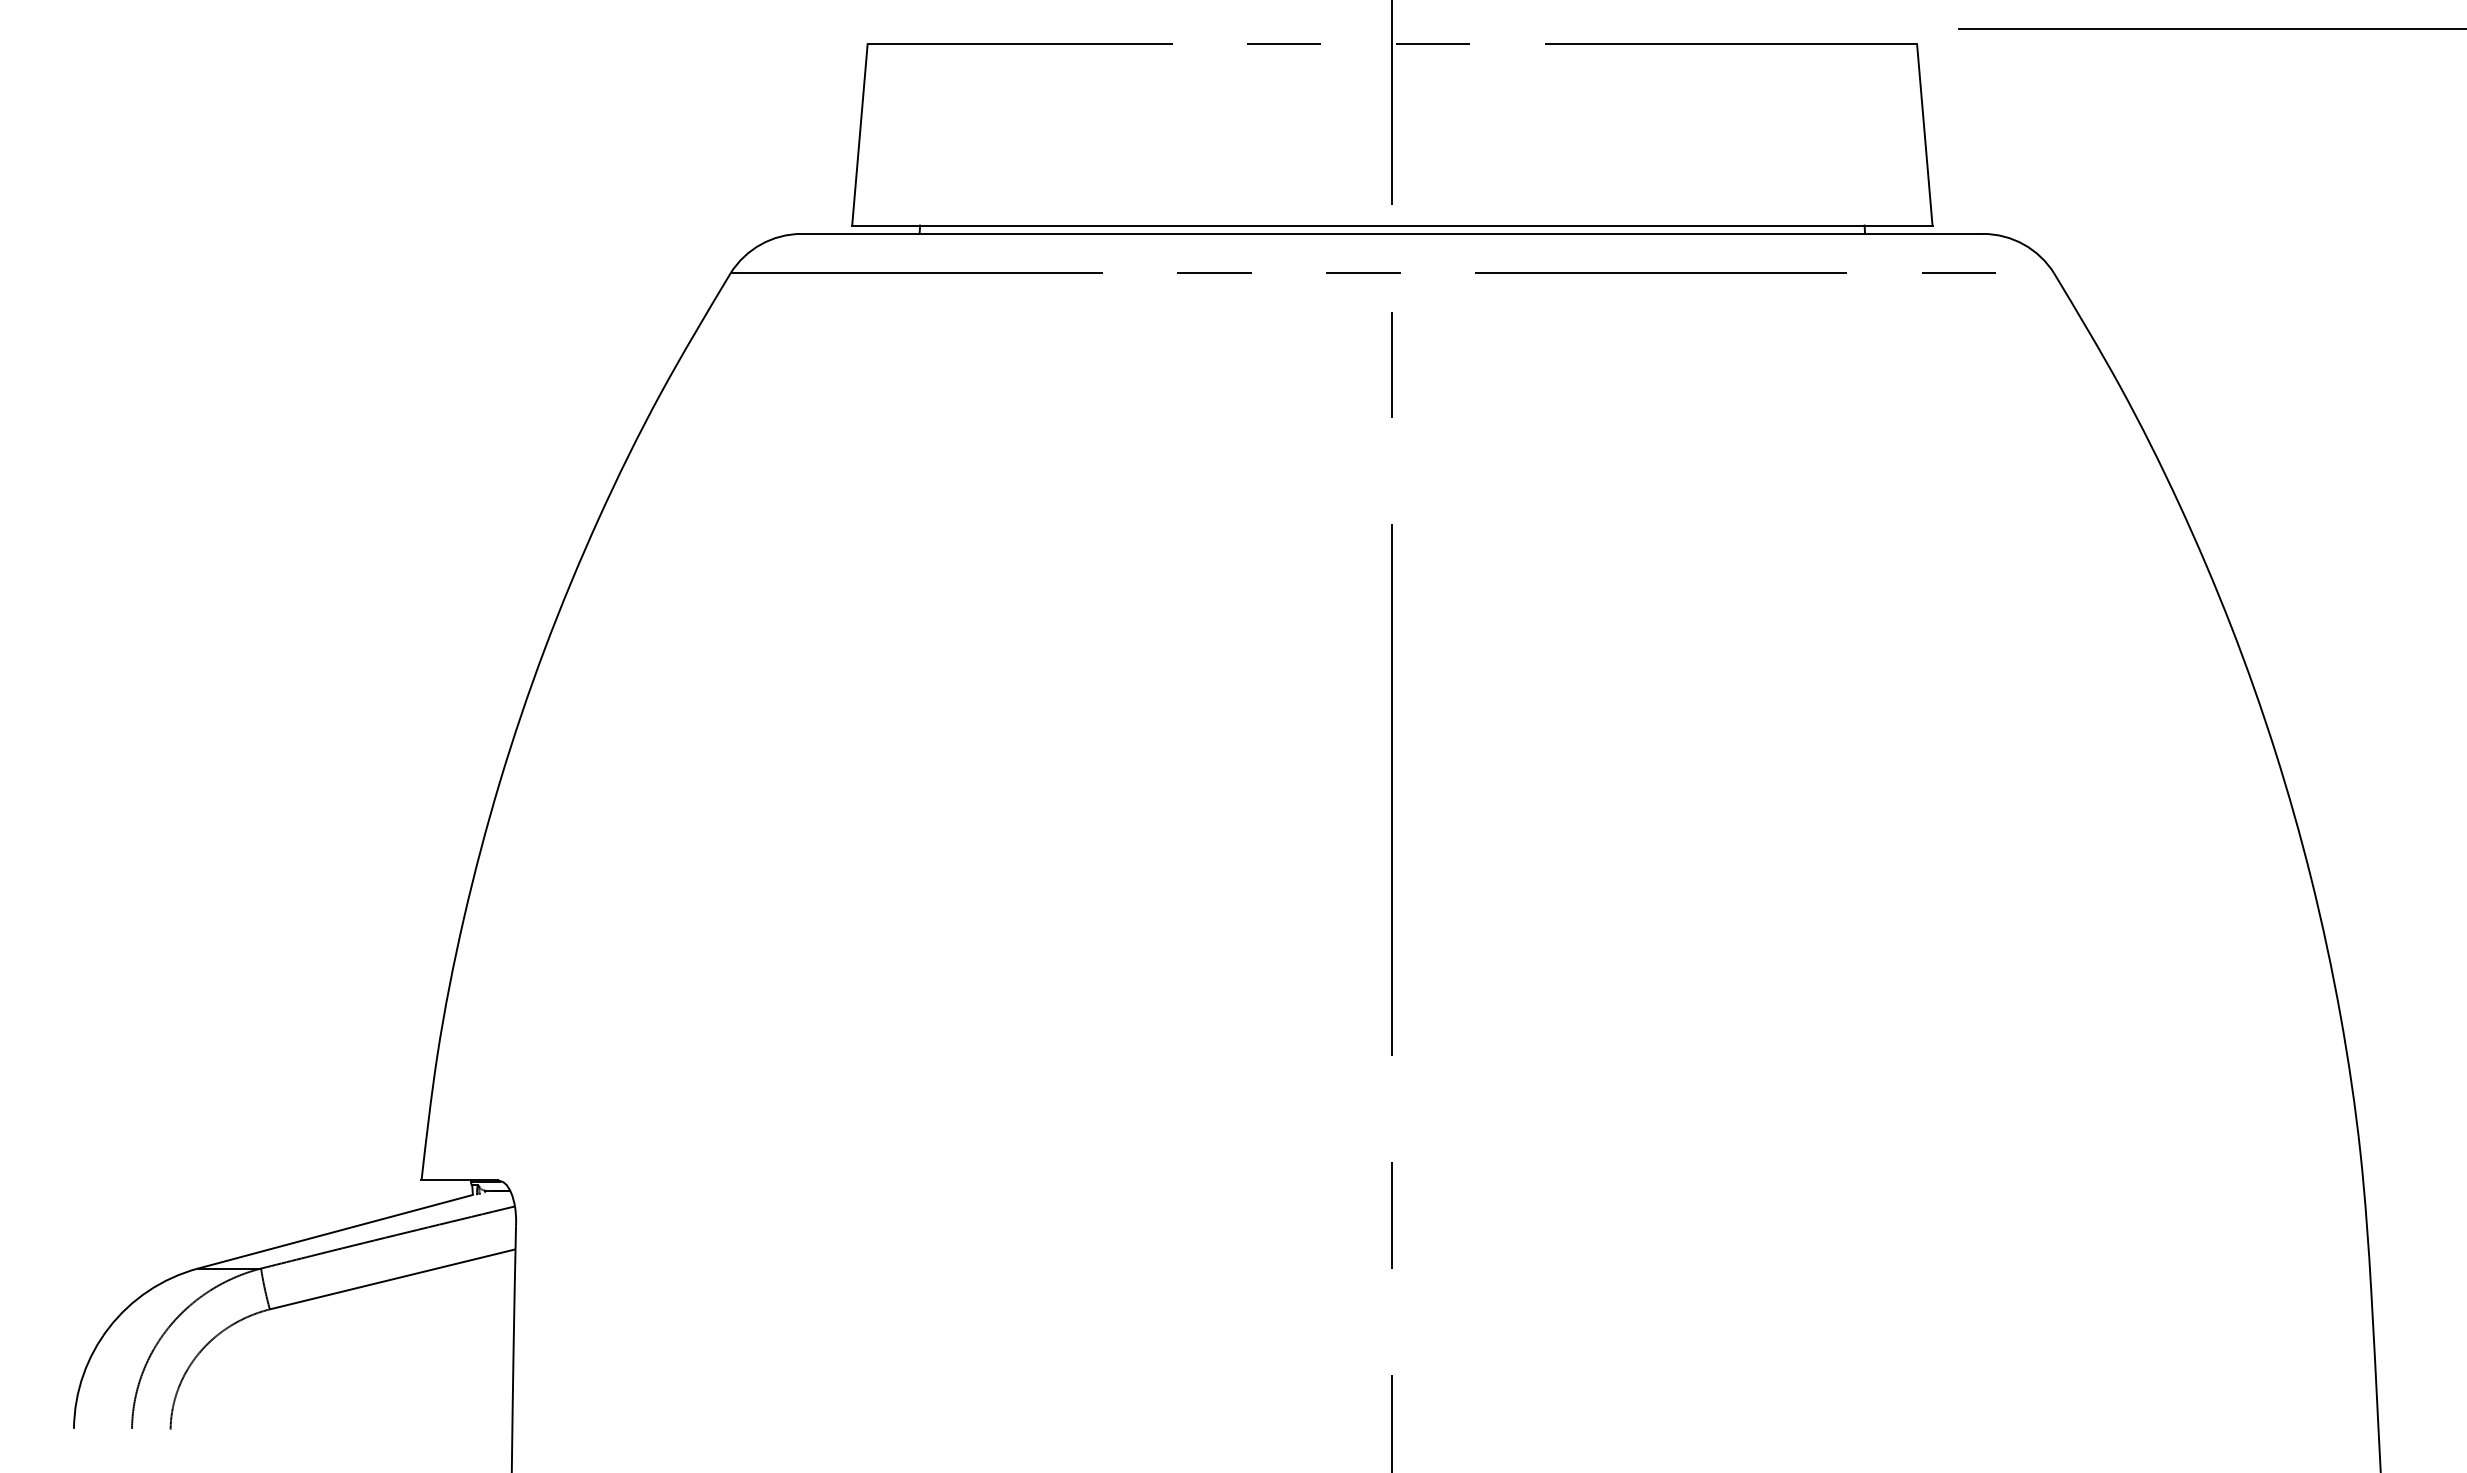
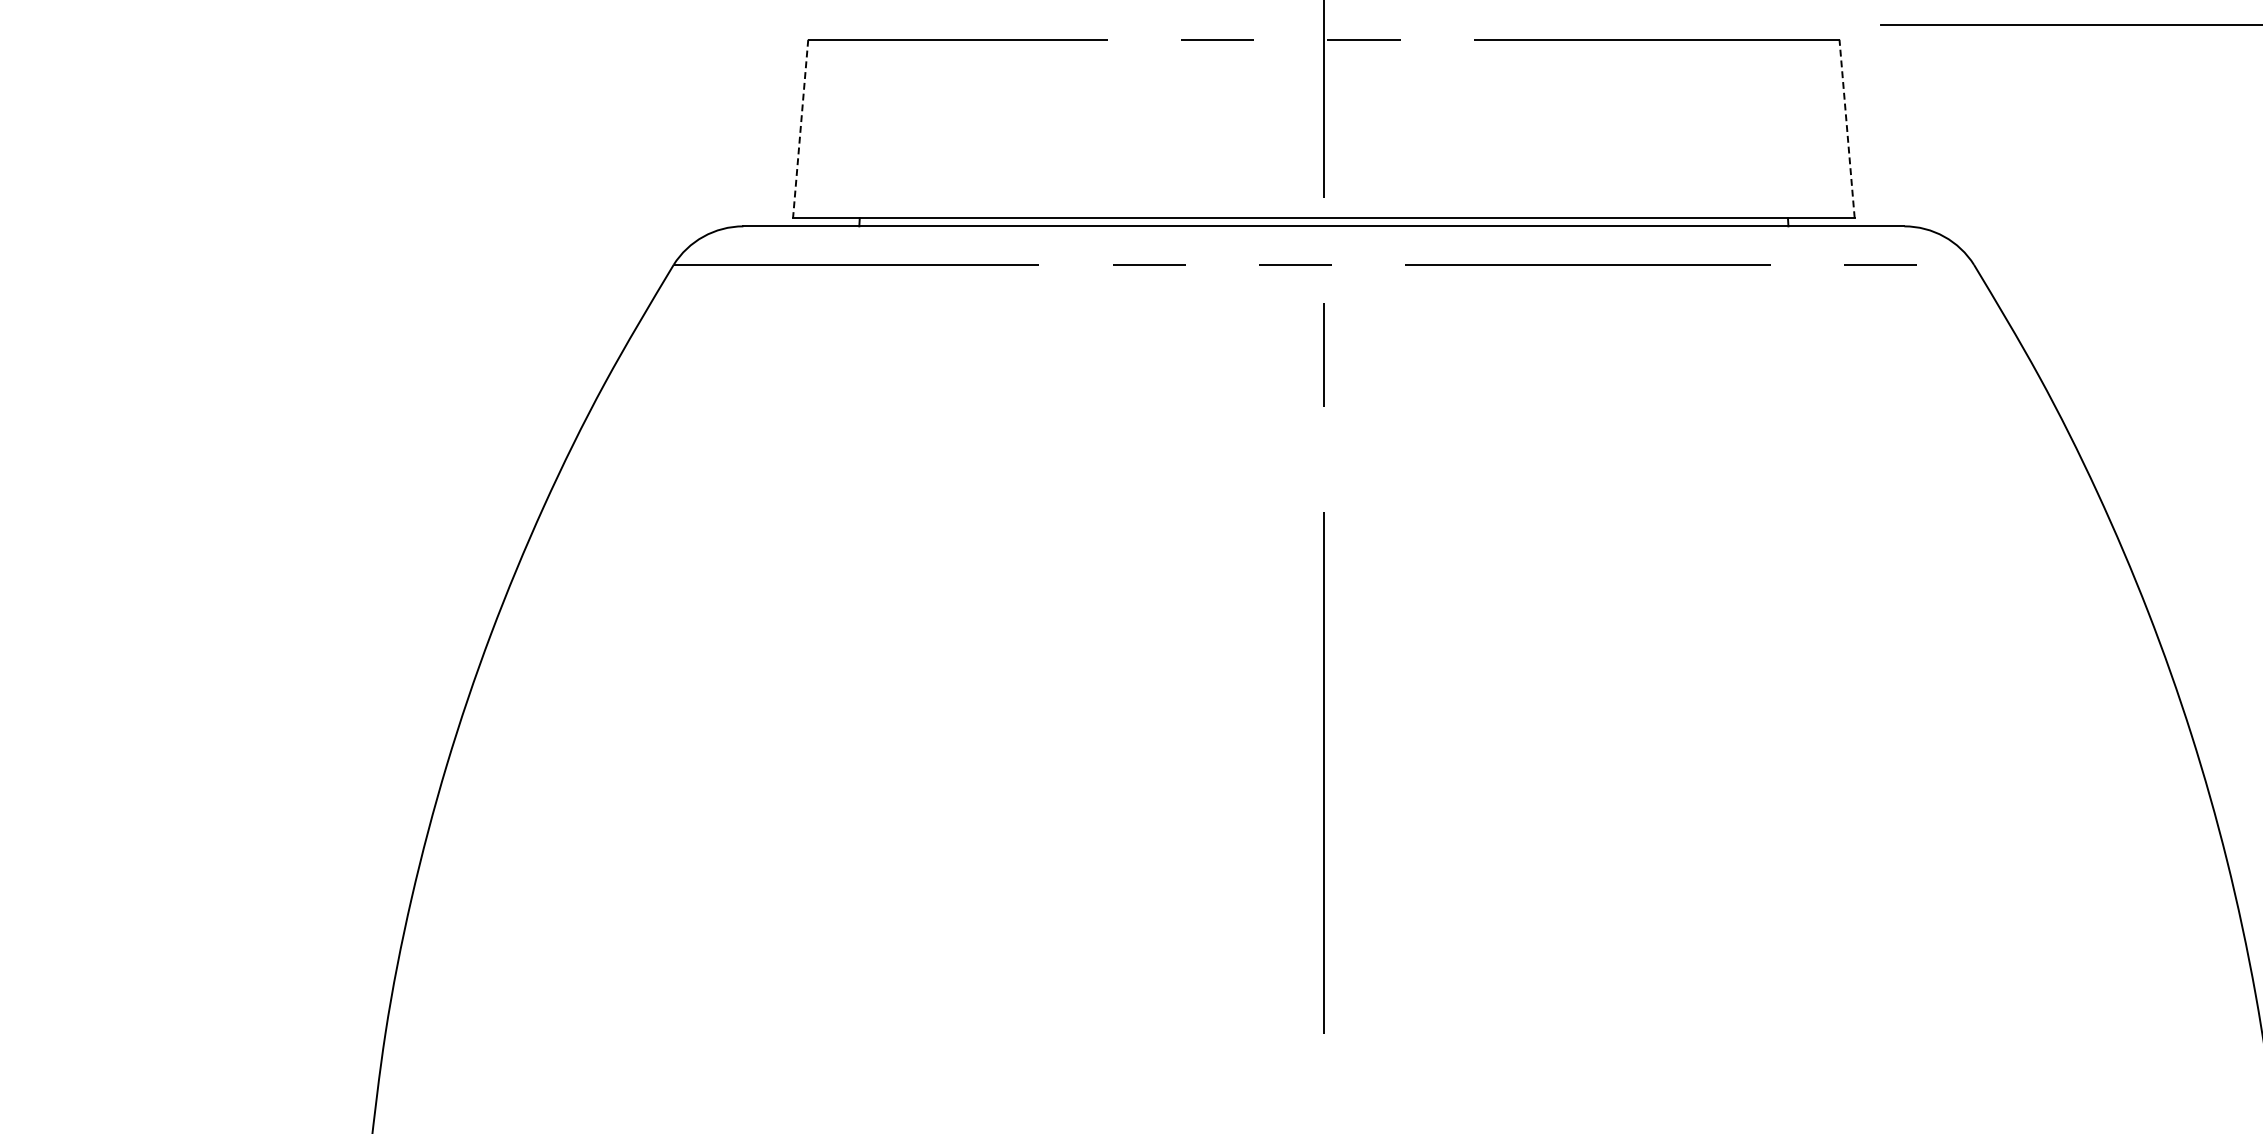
line: (1924, 134) -> (1846, 128), solid -> dashed
line: (859, 135) -> (800, 129), solid -> dashed

